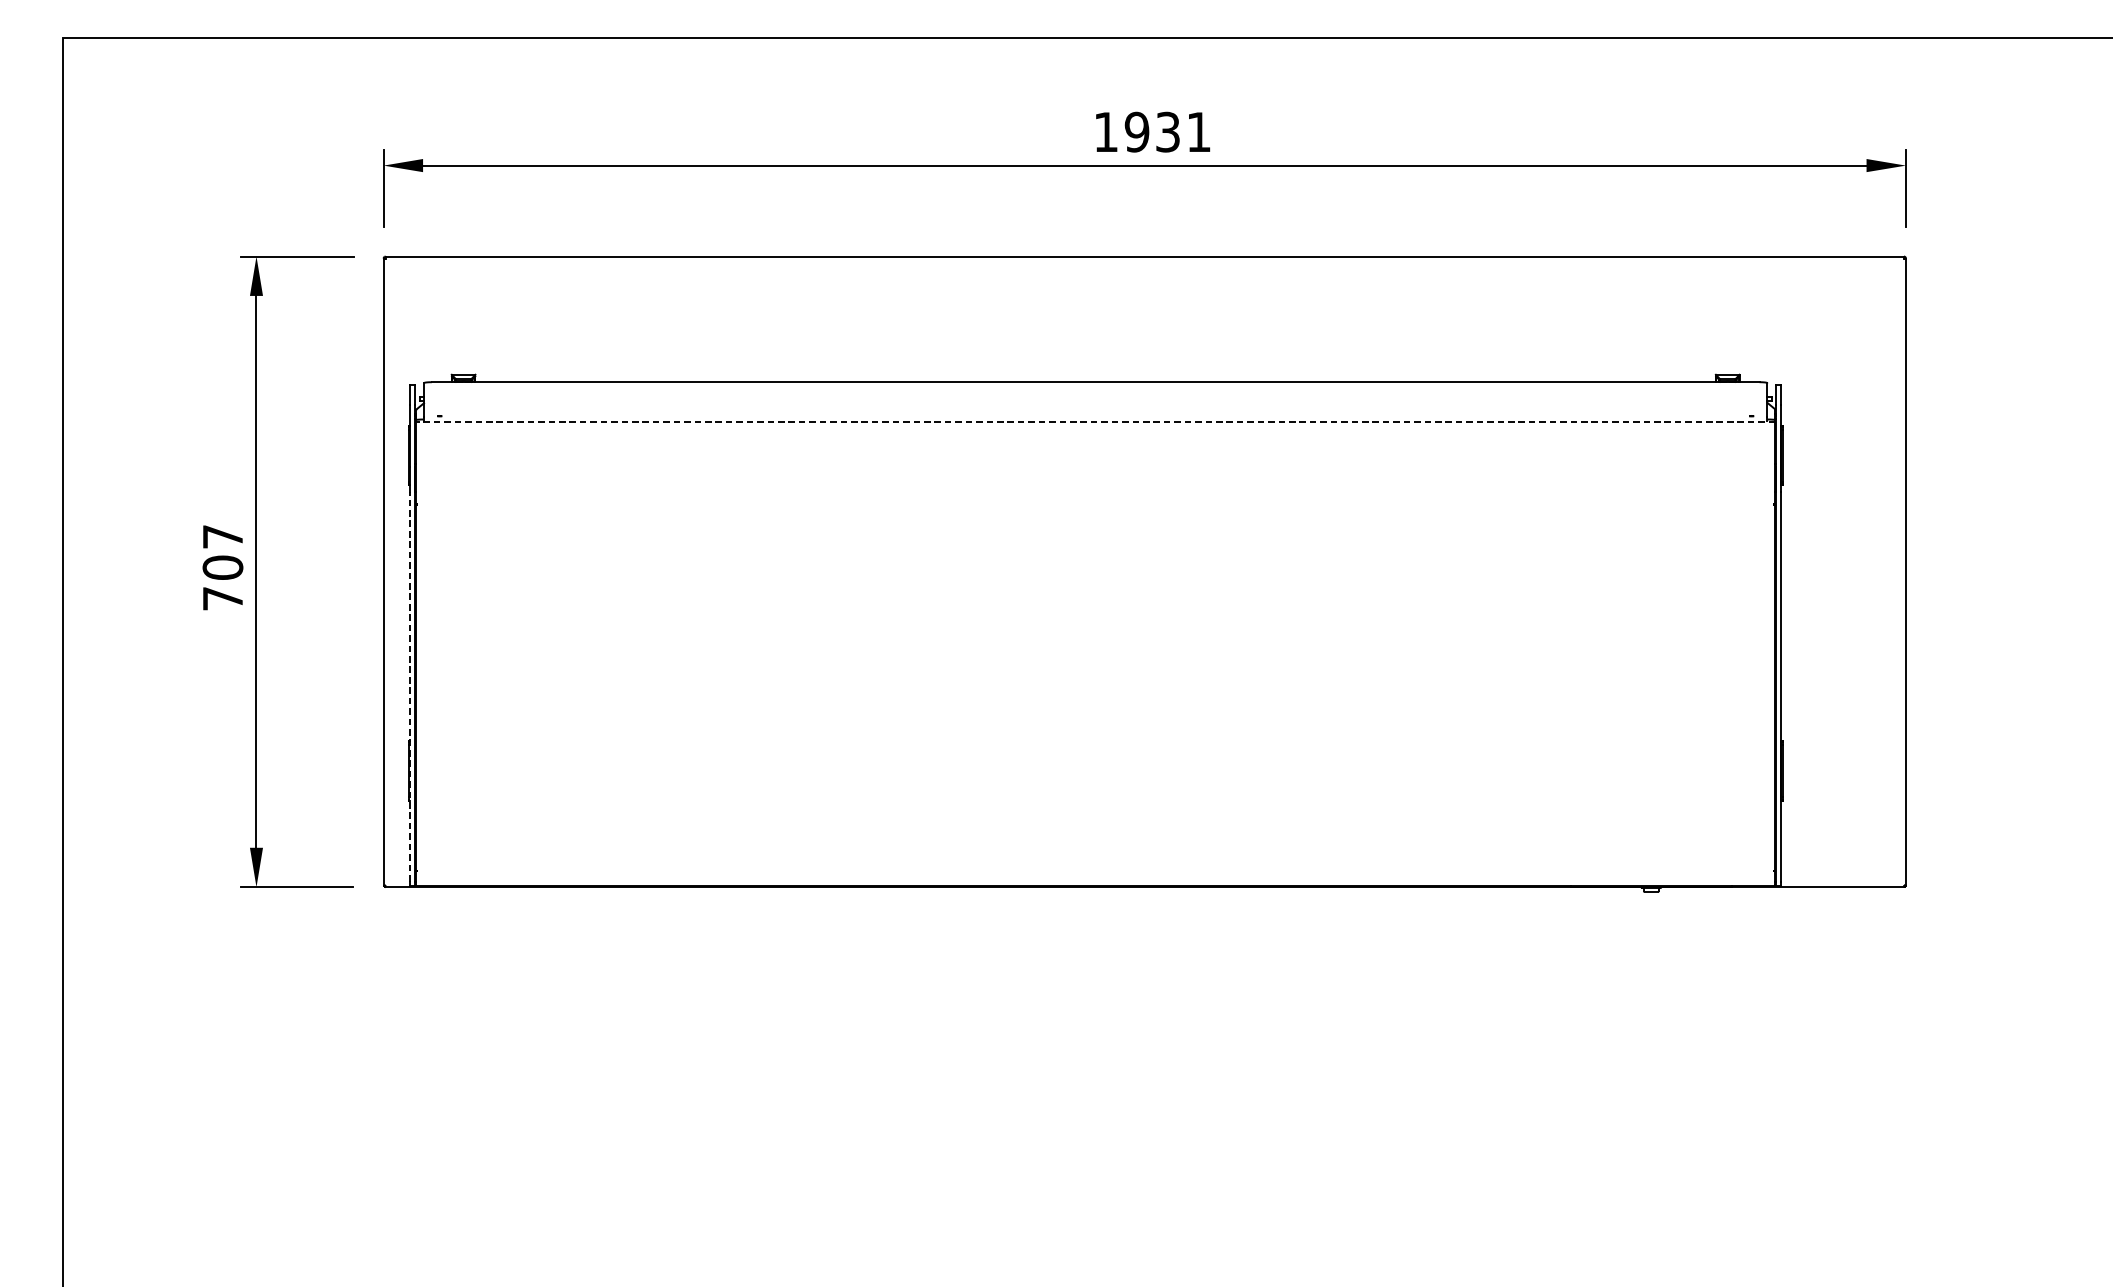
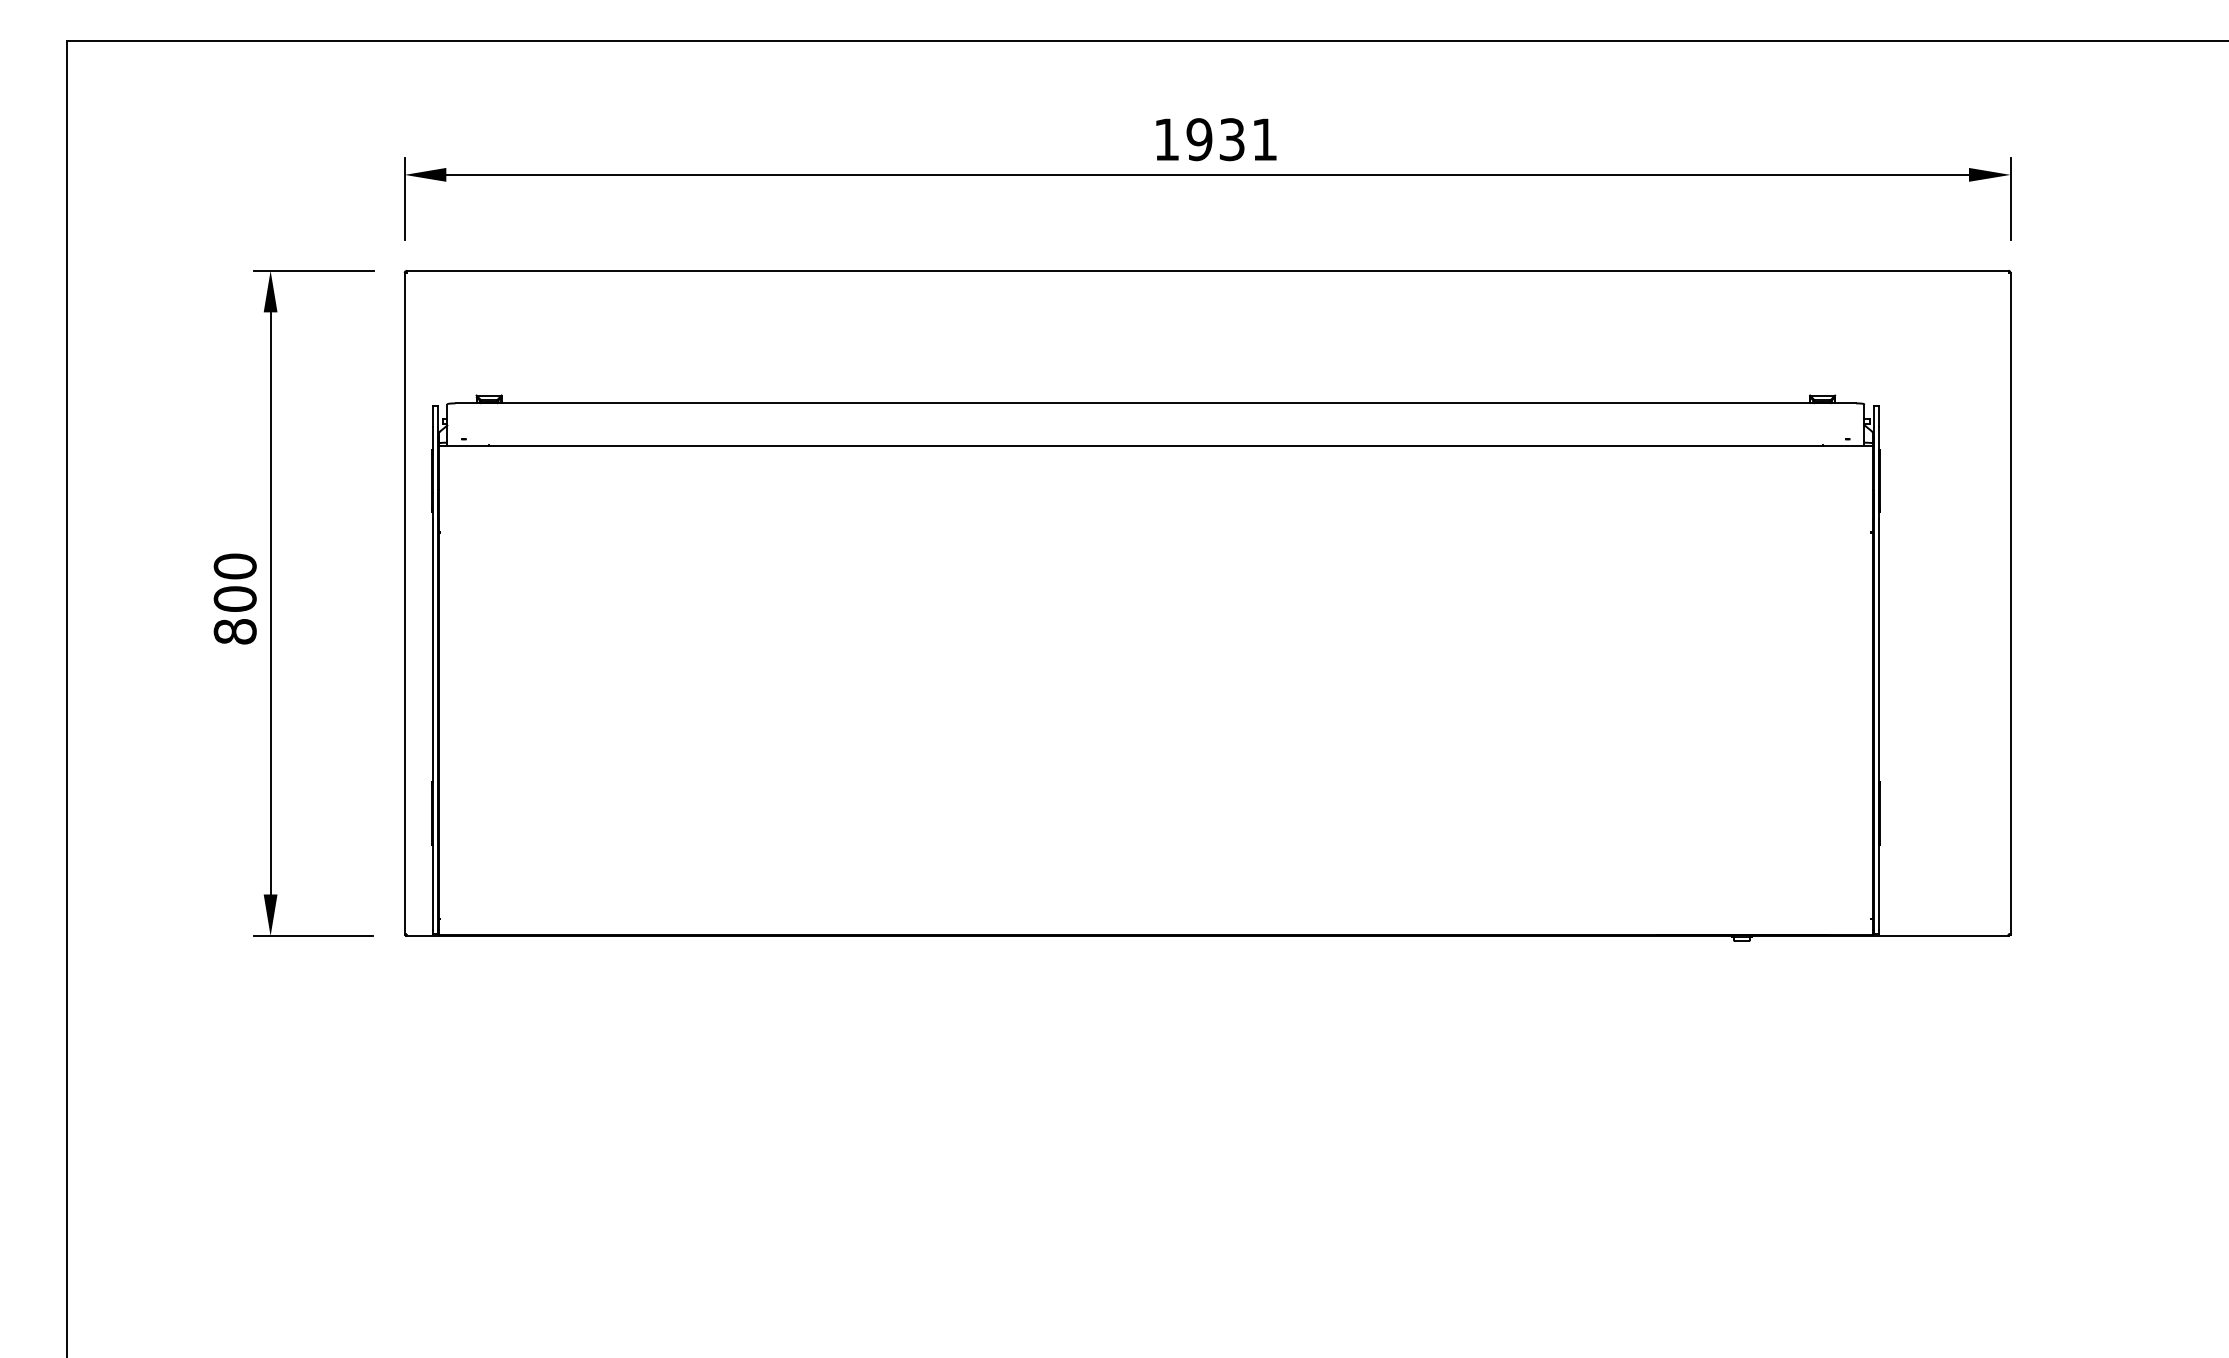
line: (1095, 422) -> (1155, 445), dashed -> solid
text: (222, 567) -> (234, 598), 707 -> 800
line: (410, 686) -> (433, 724), dashed -> solid

